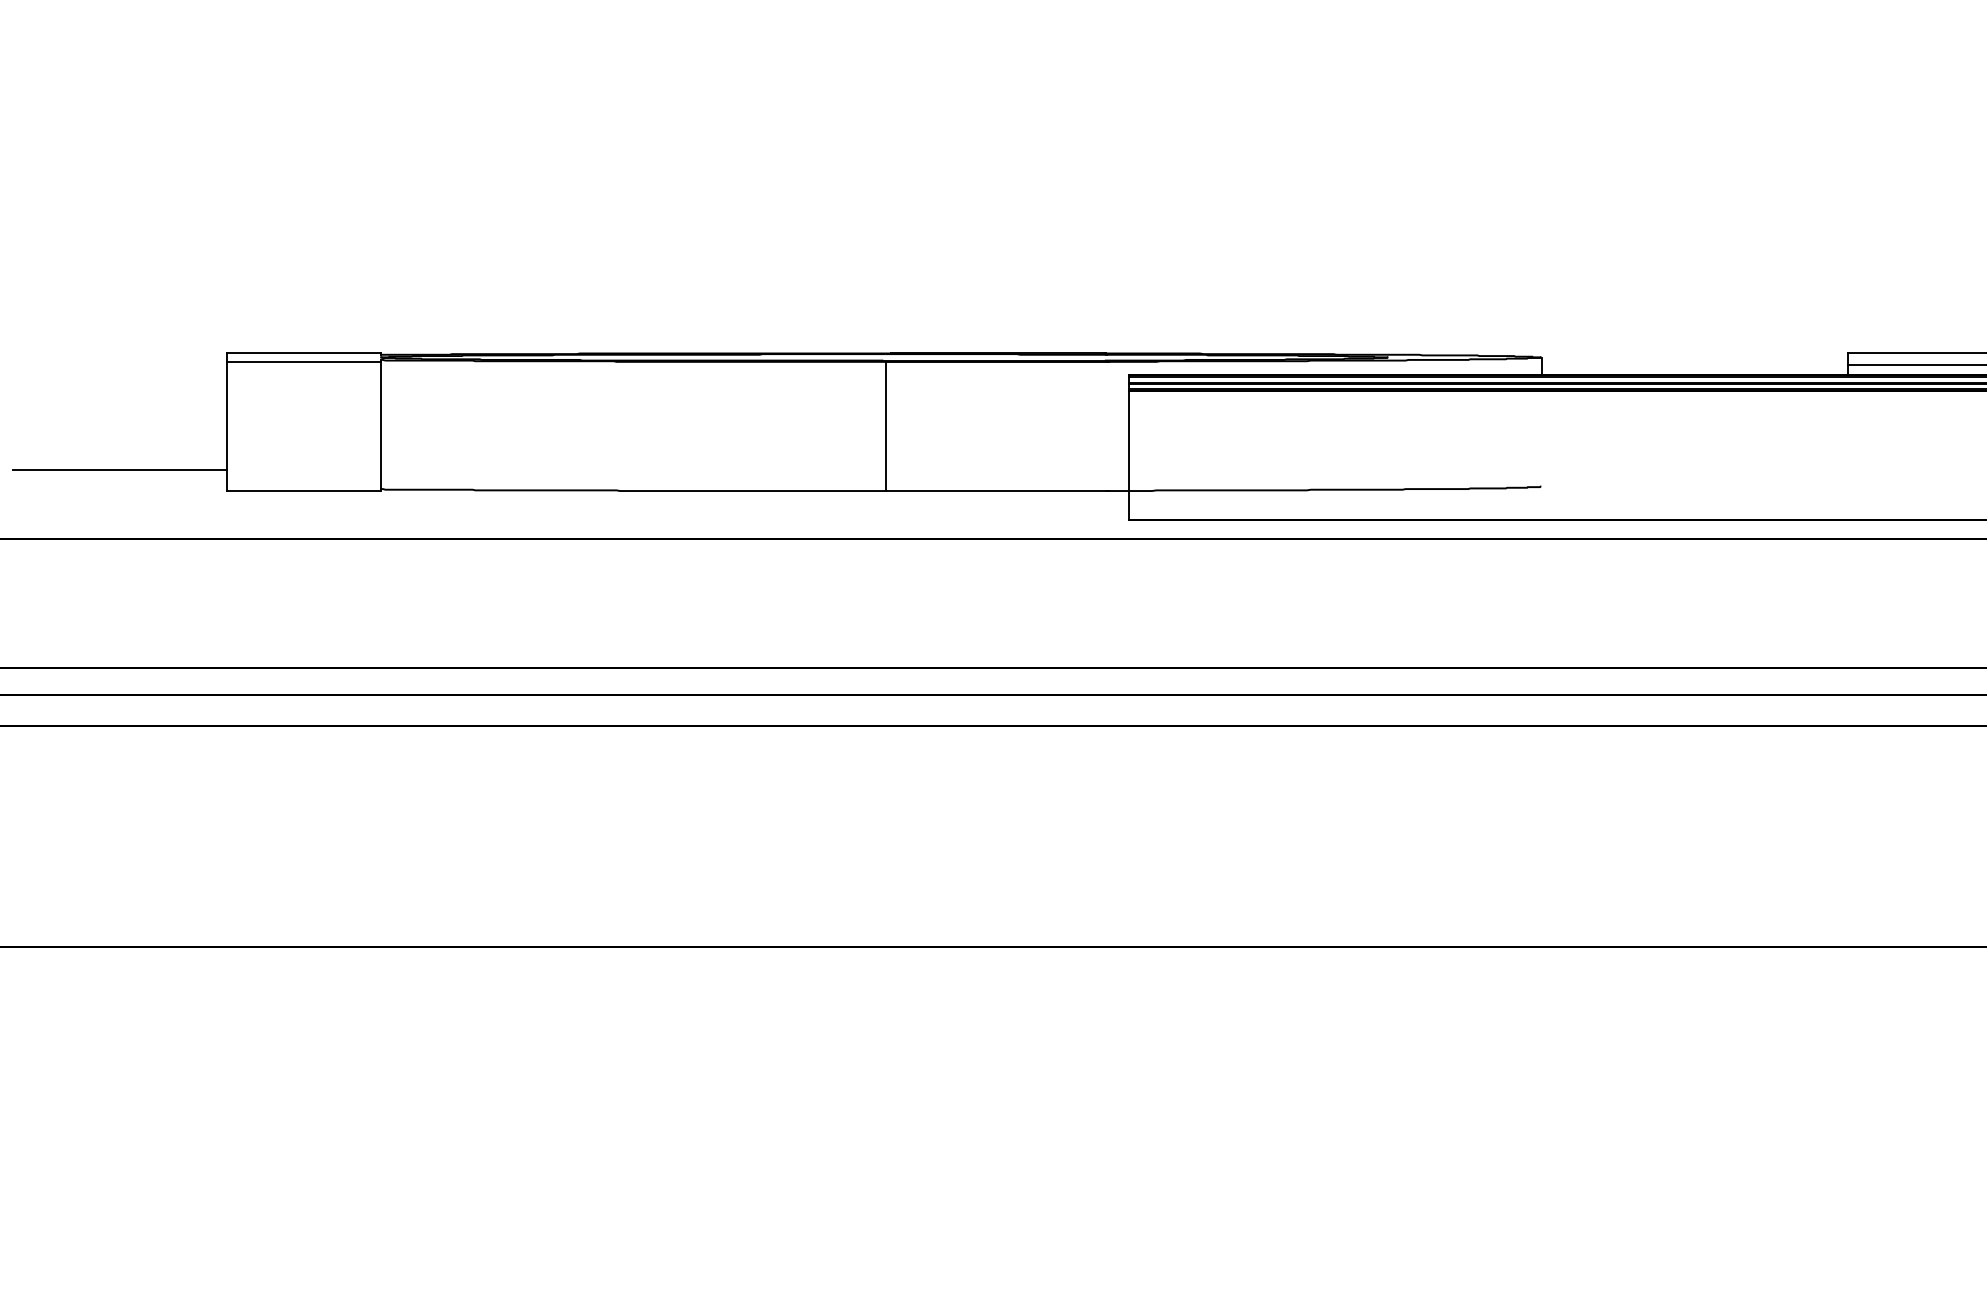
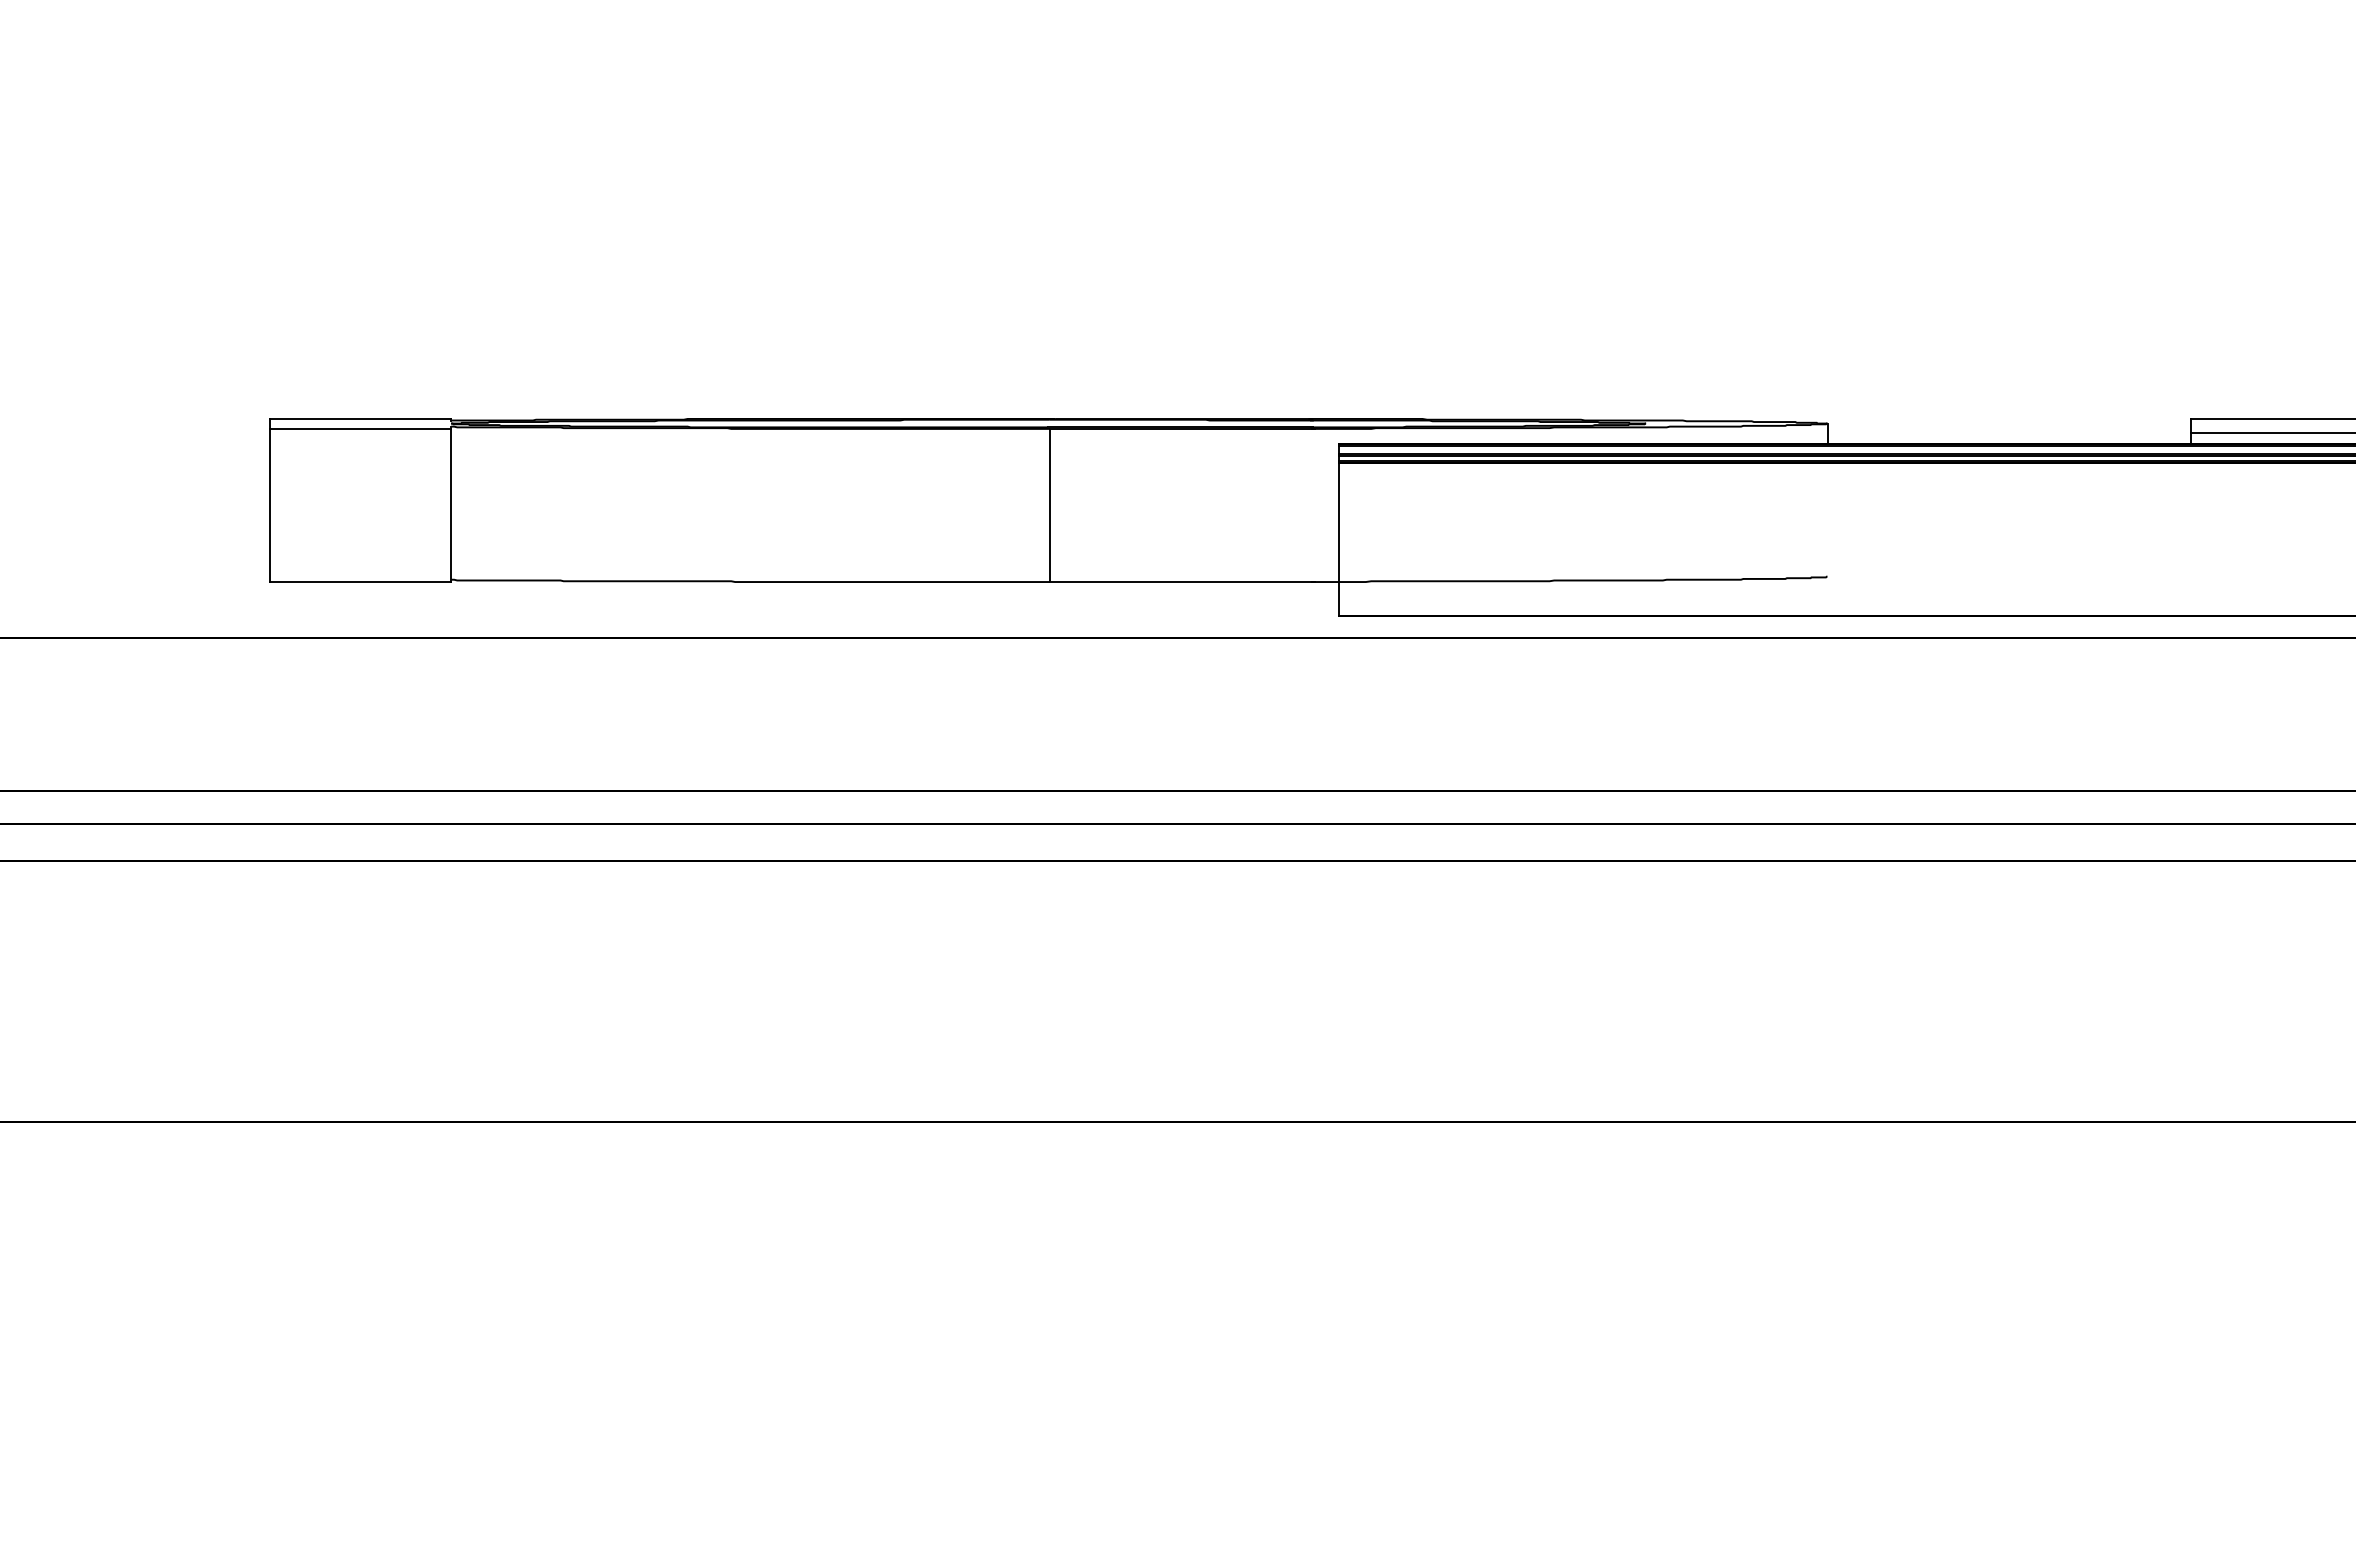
line: (120, 469) -> (142, 556), removed

